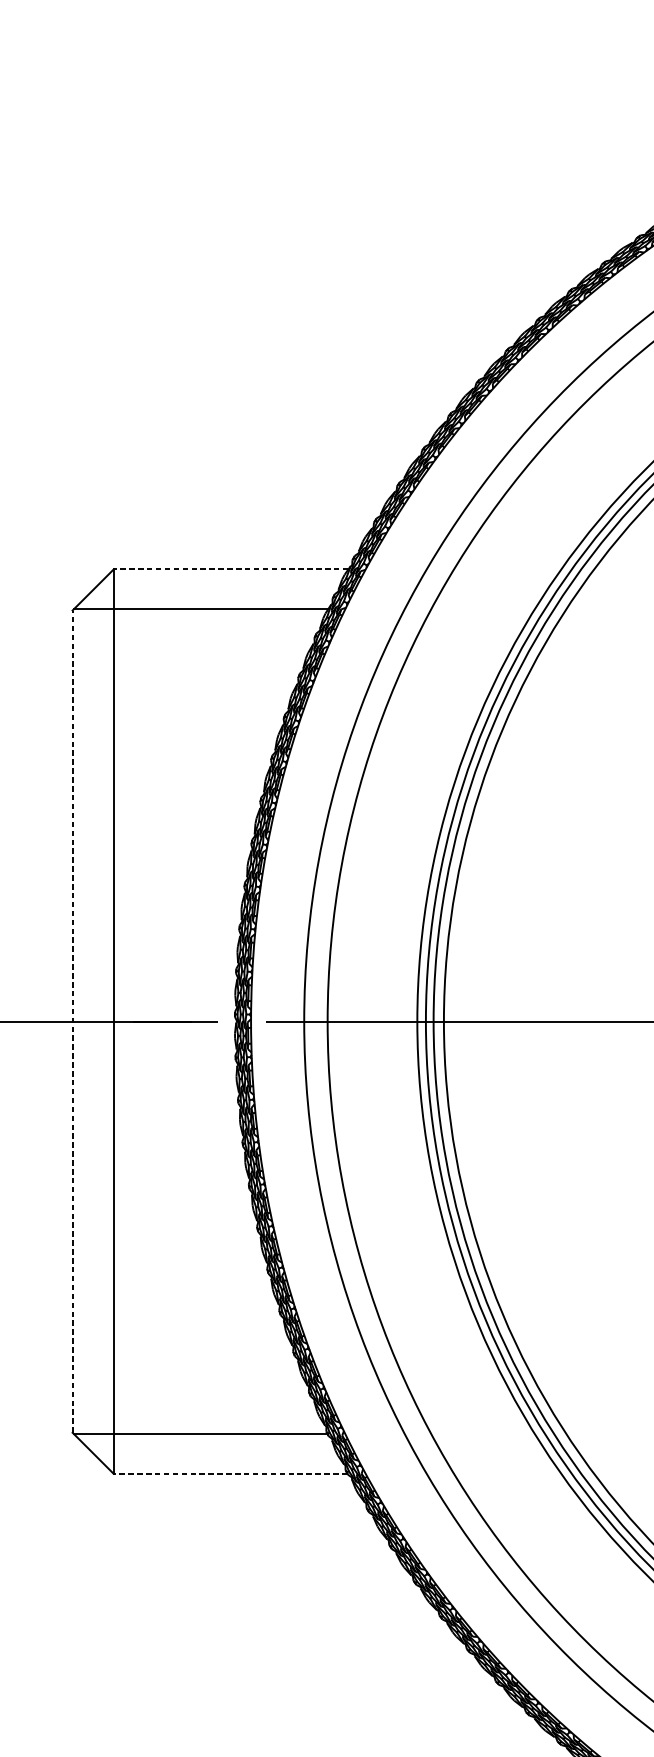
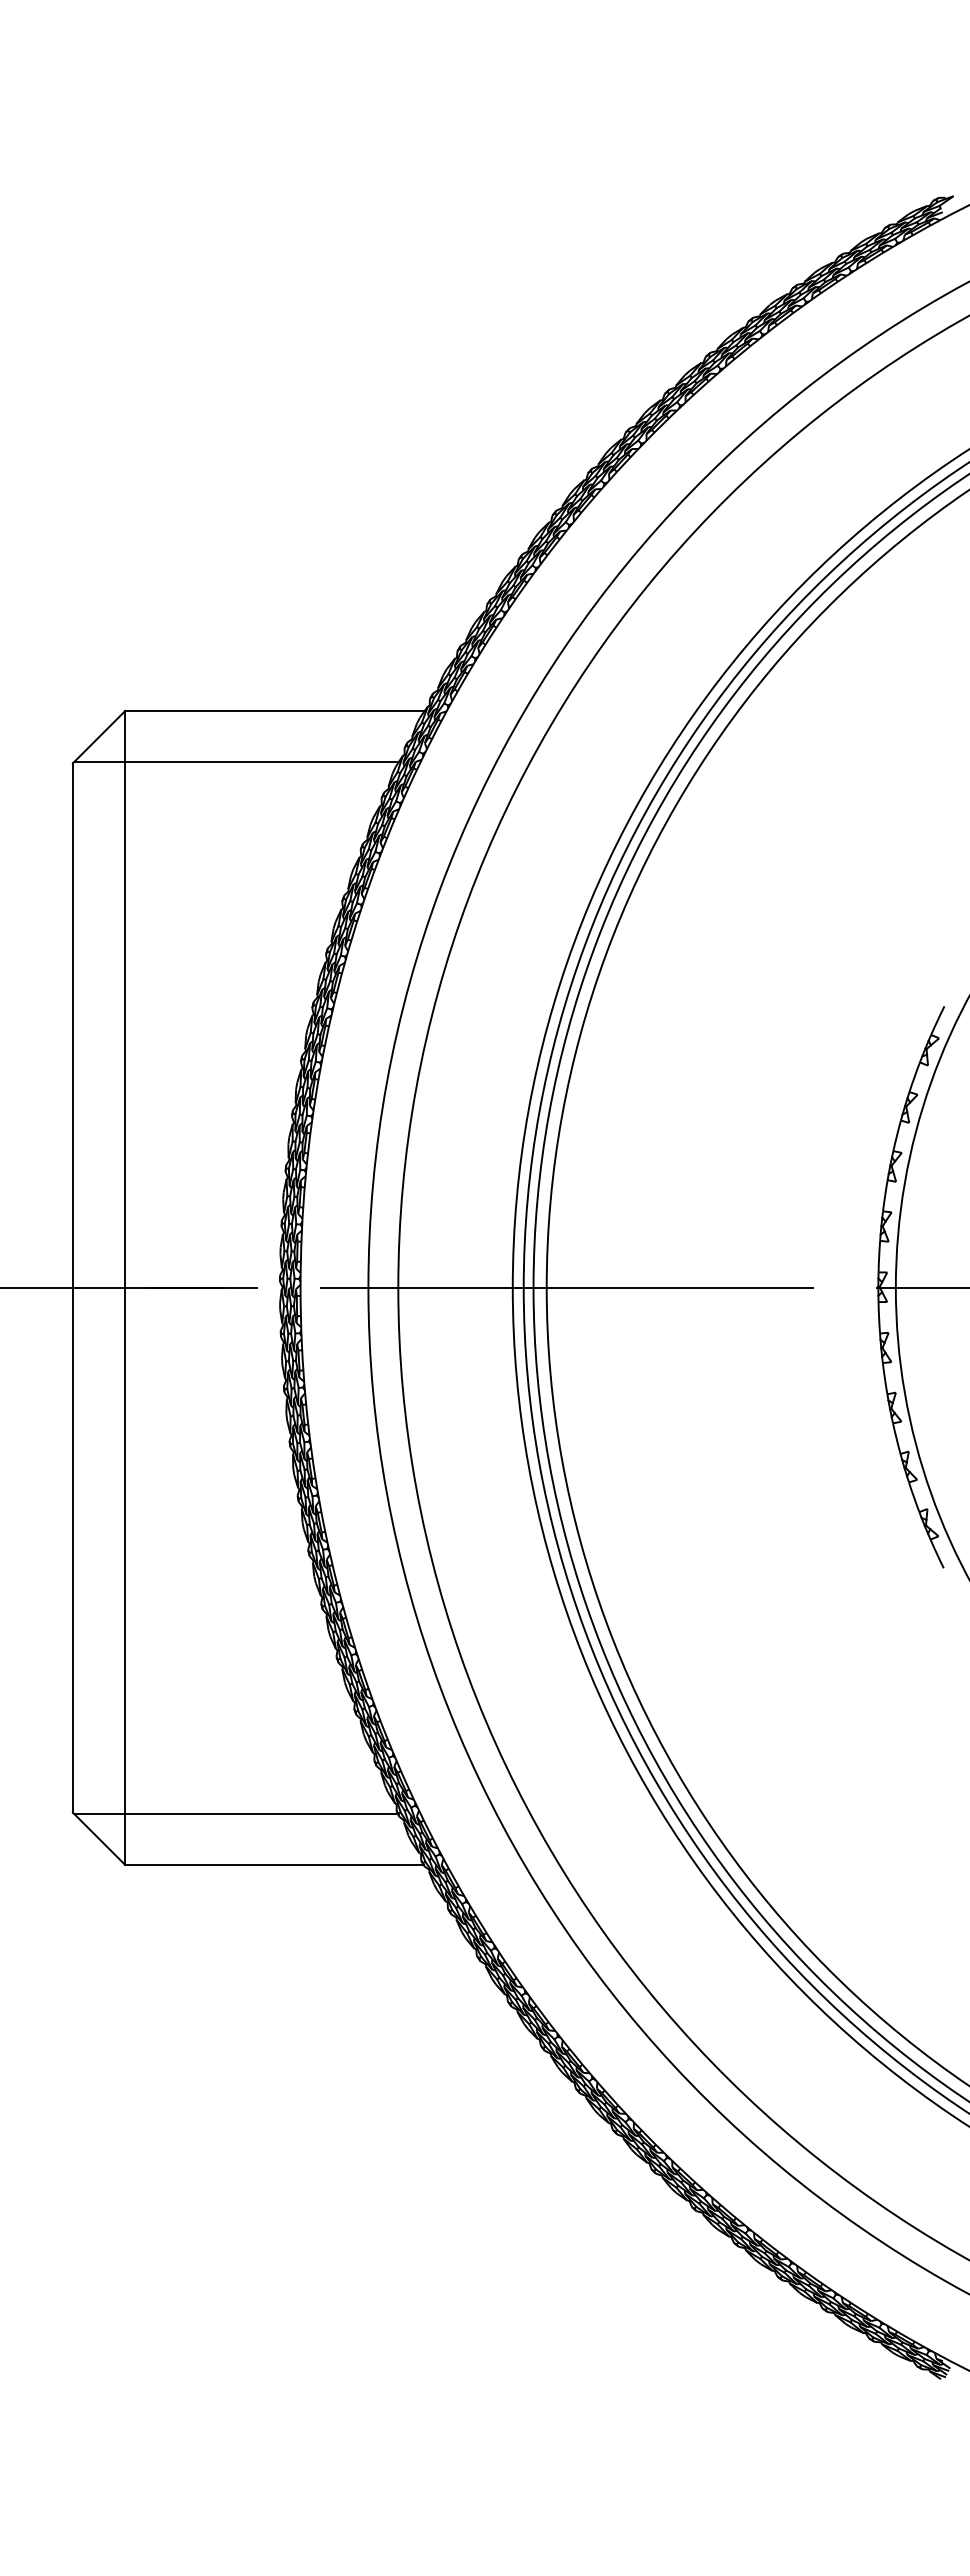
line: (231, 569) -> (275, 710), dashed -> solid
line: (72, 1021) -> (72, 1287), dashed -> solid
line: (229, 1474) -> (273, 1865), dashed -> solid

